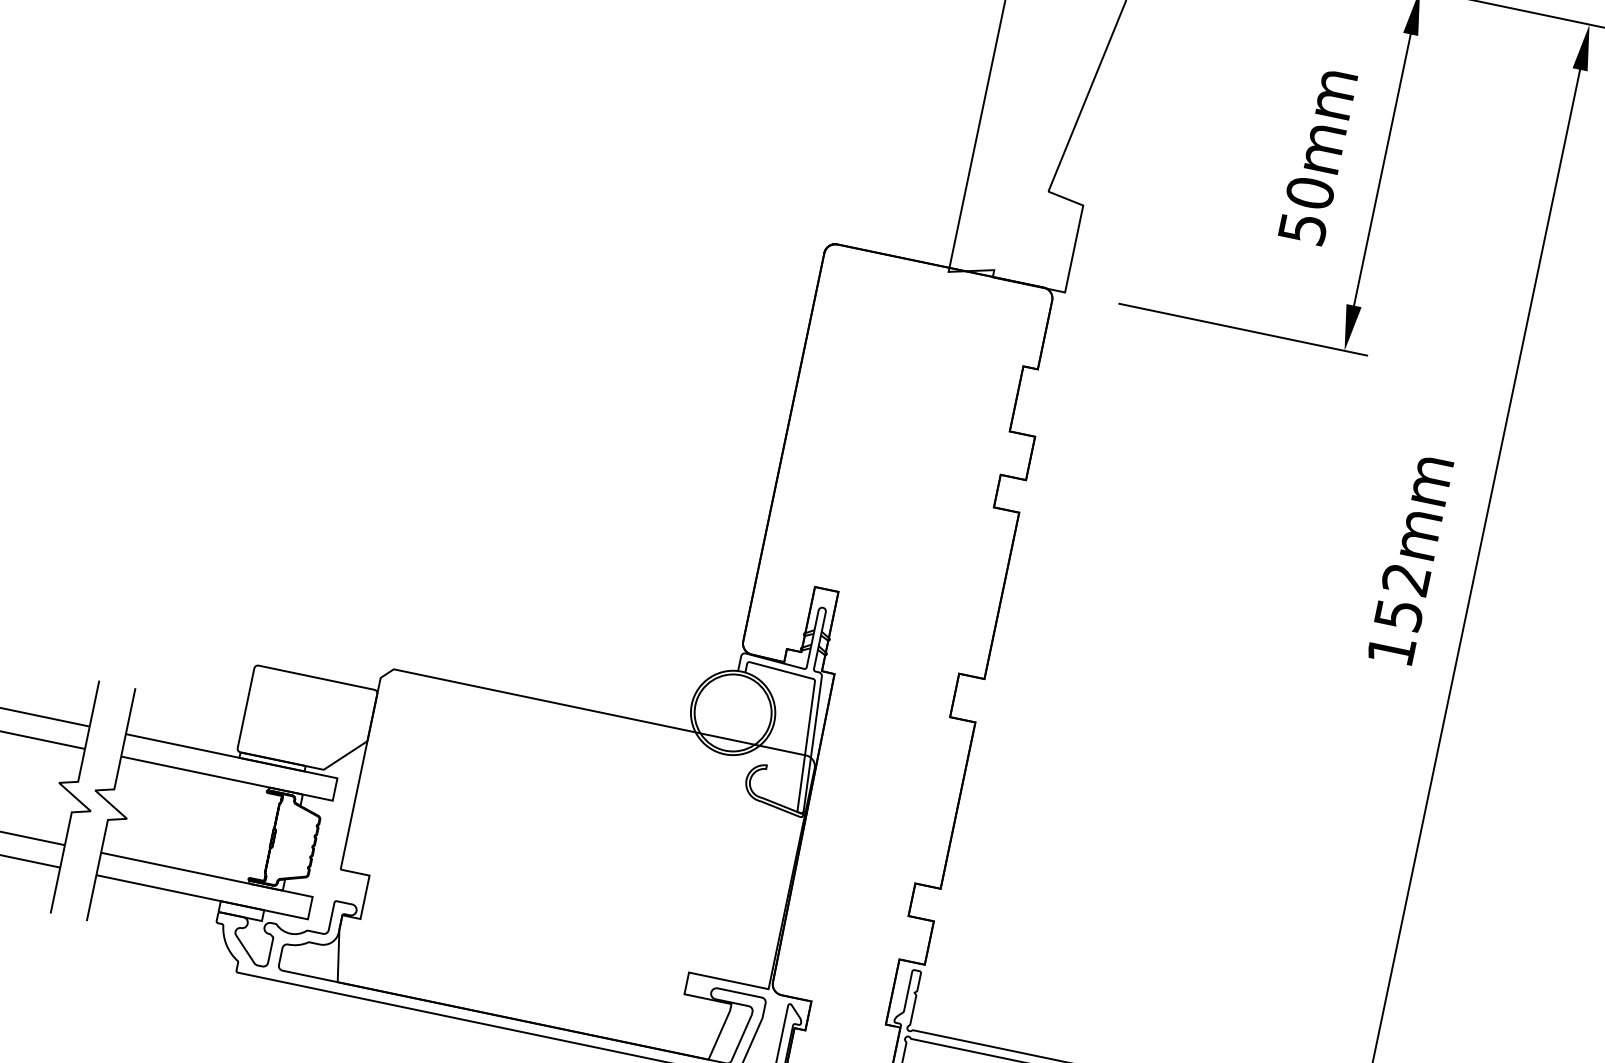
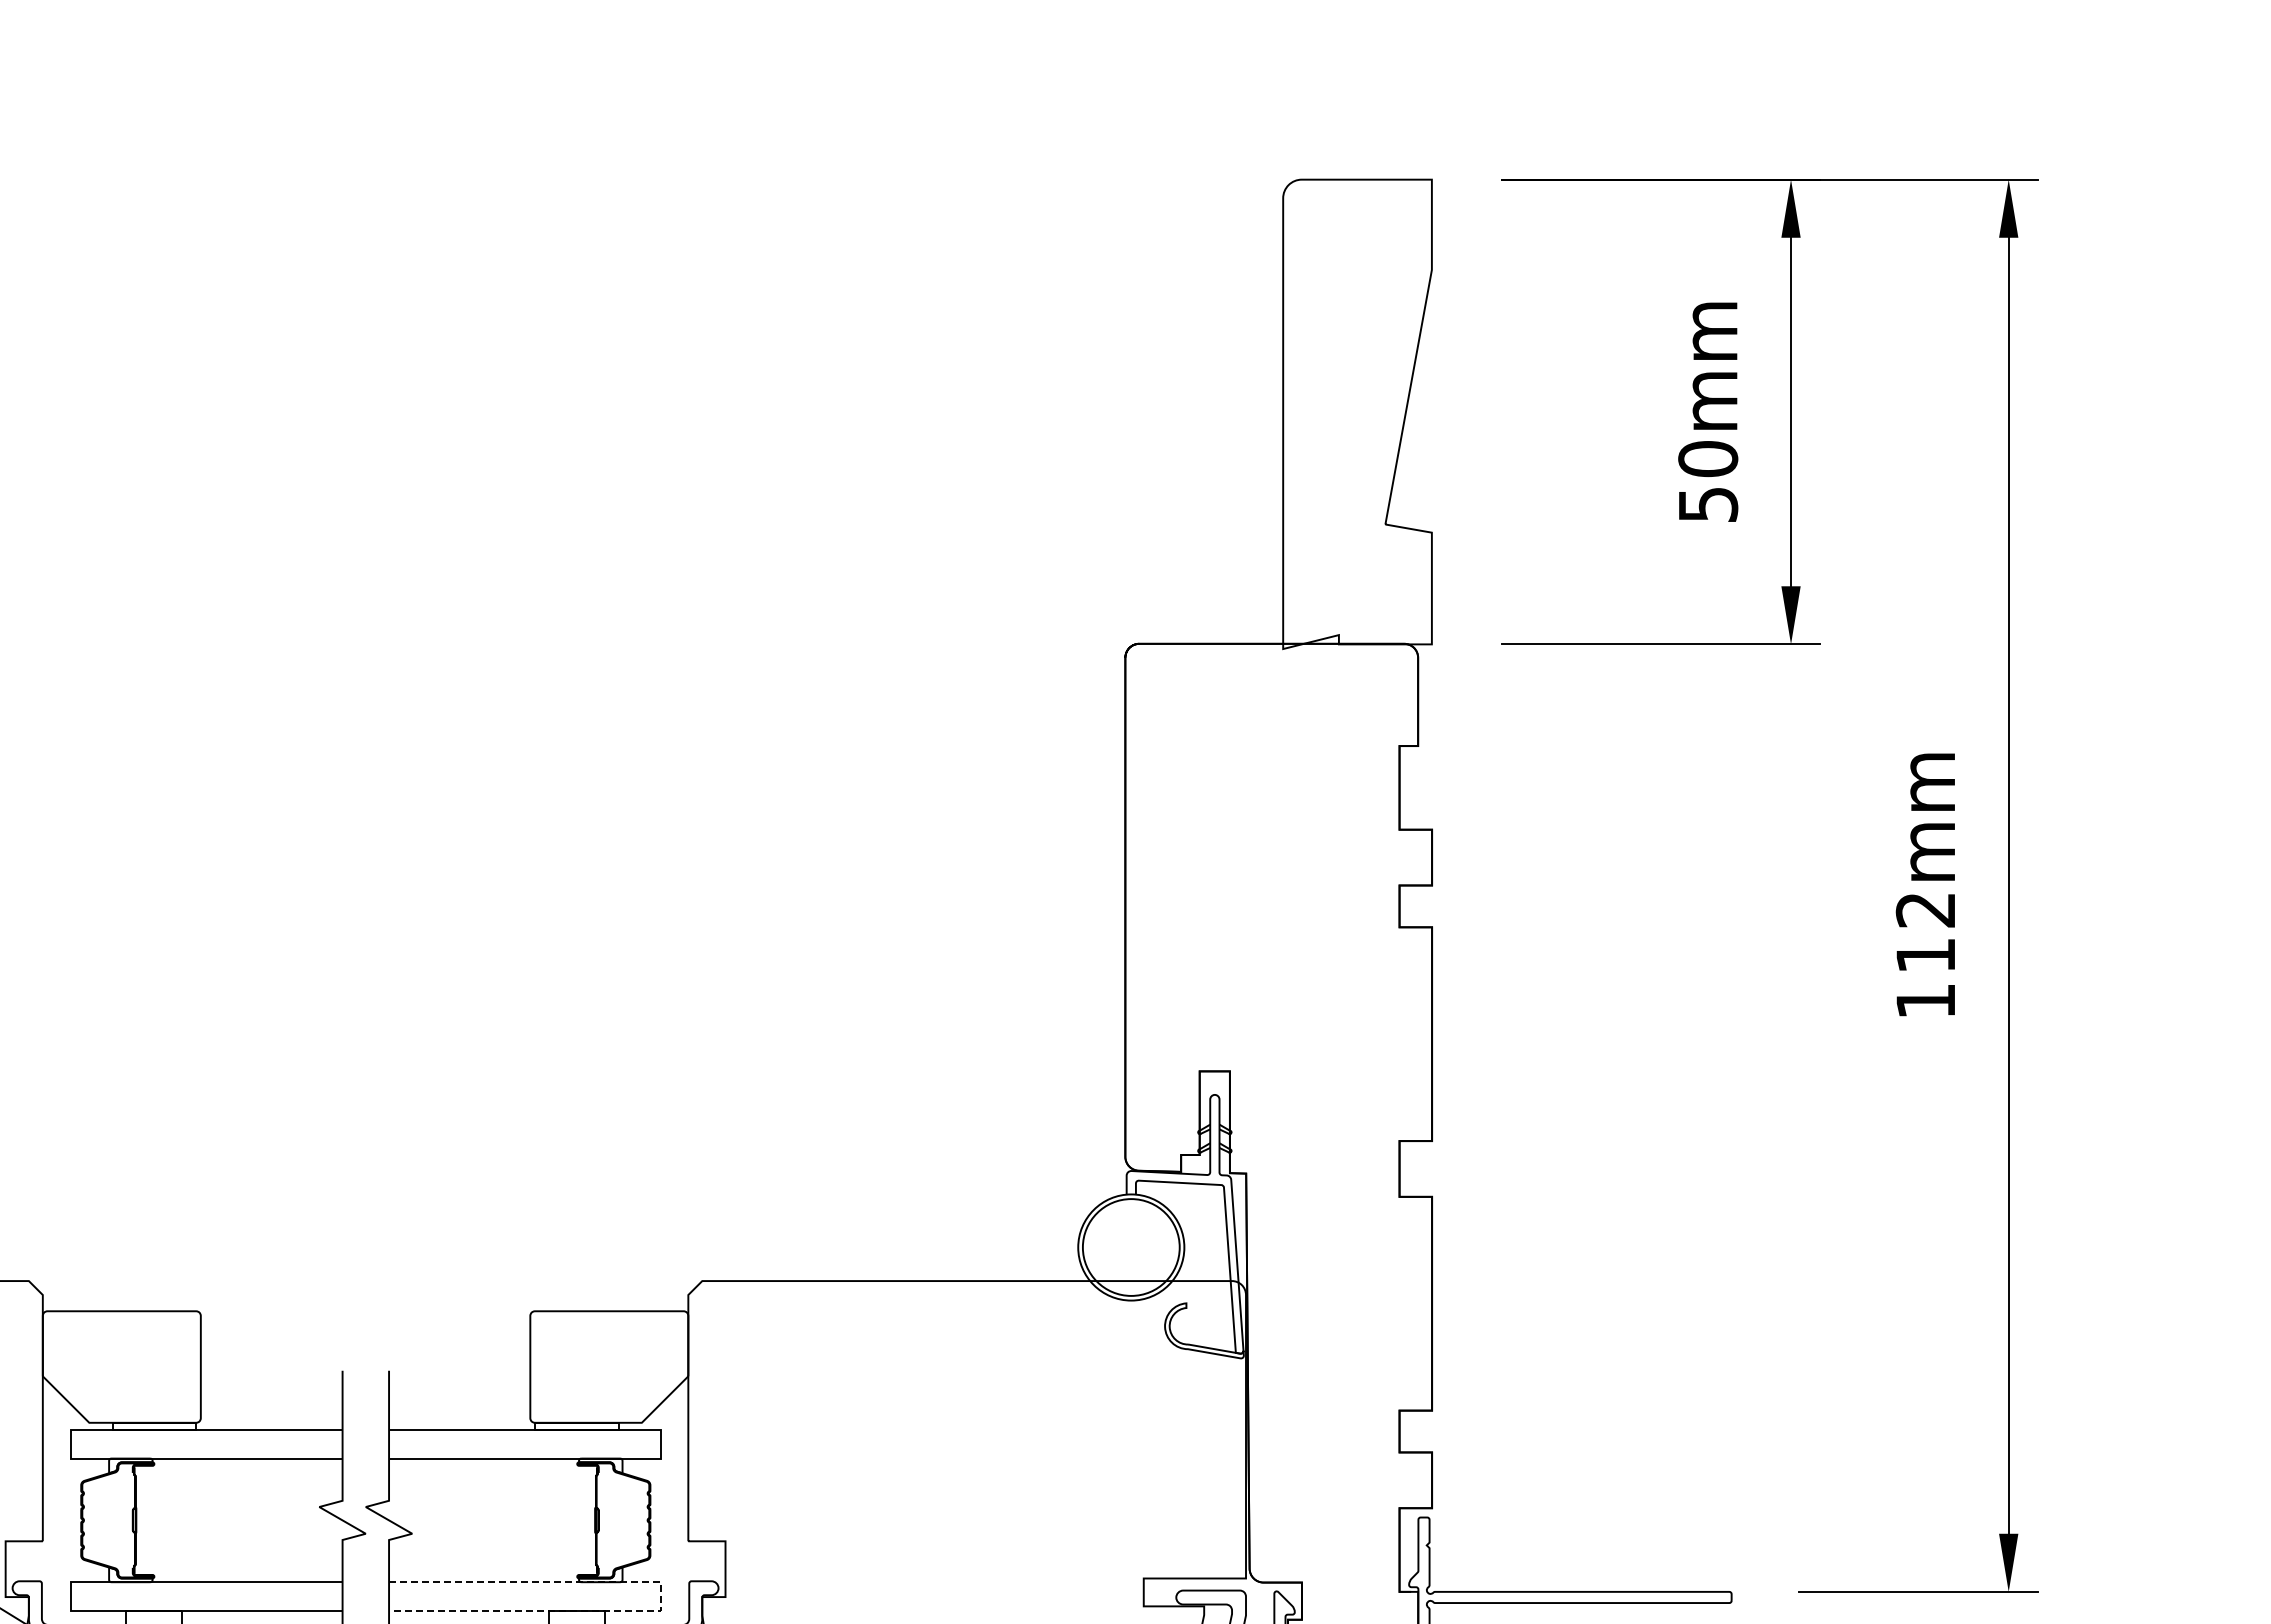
text: (1398, 614) -> (1925, 955), 152mm -> 112mm
line: (309, 908) -> (660, 1597), solid -> dashed

